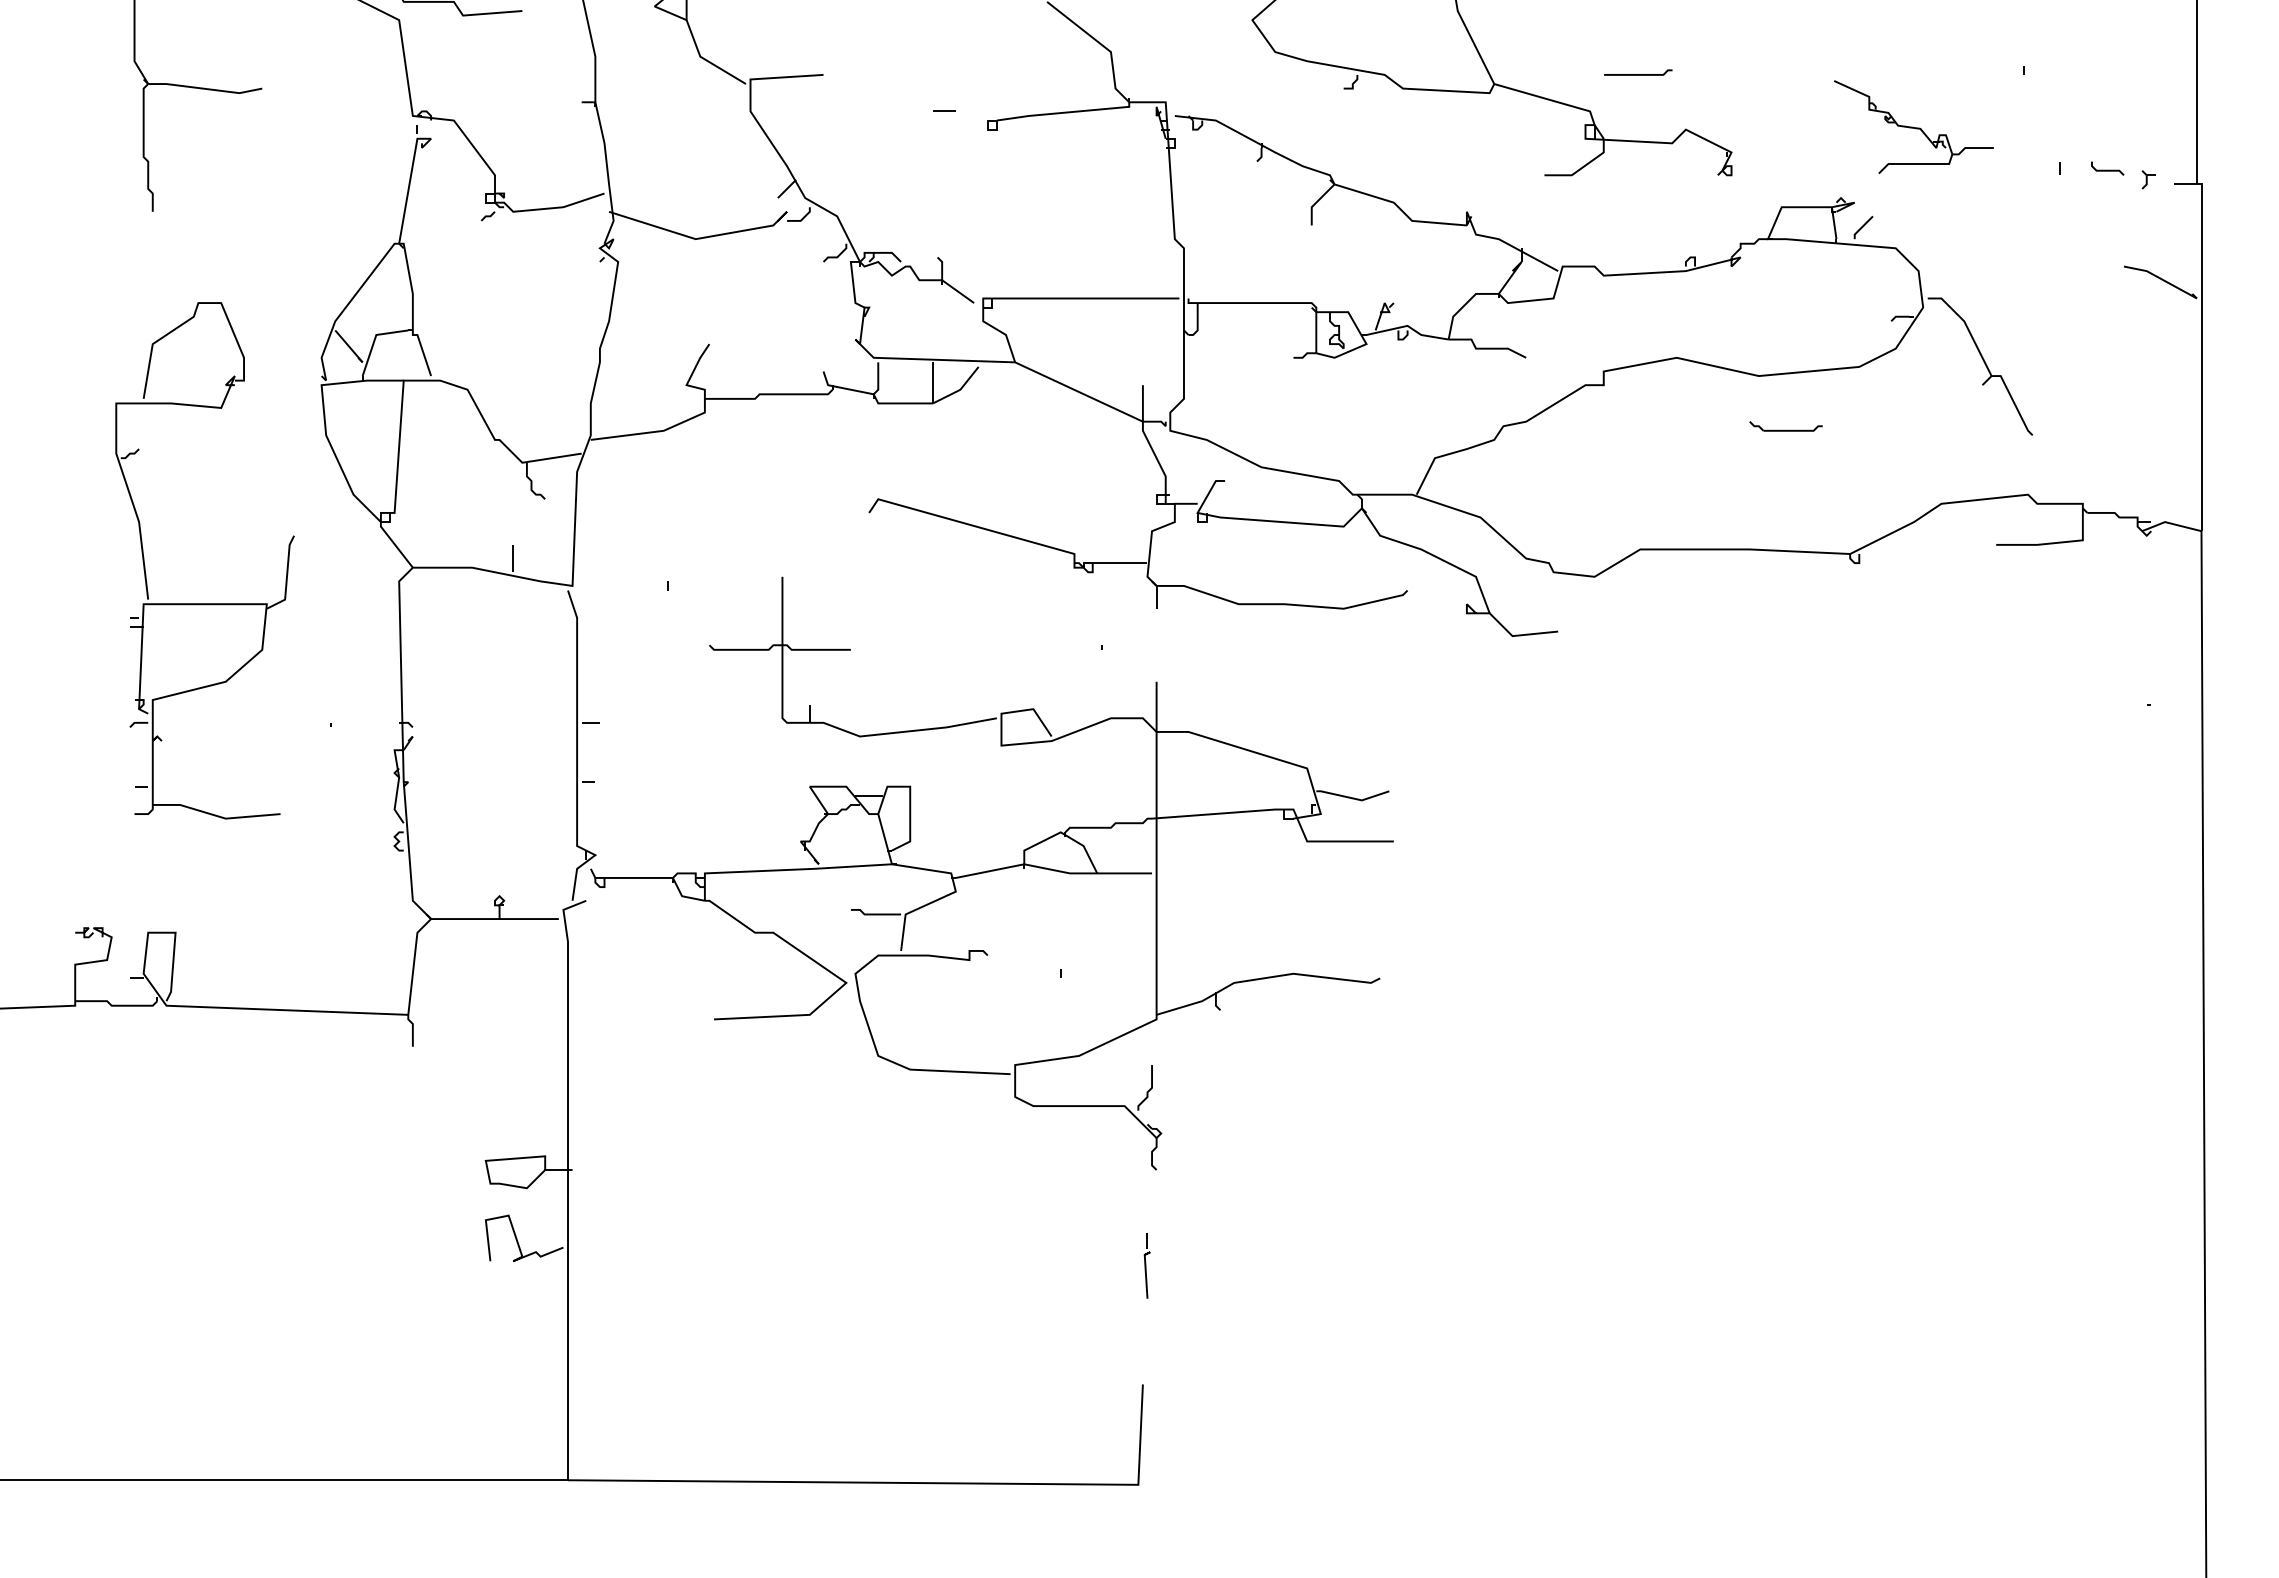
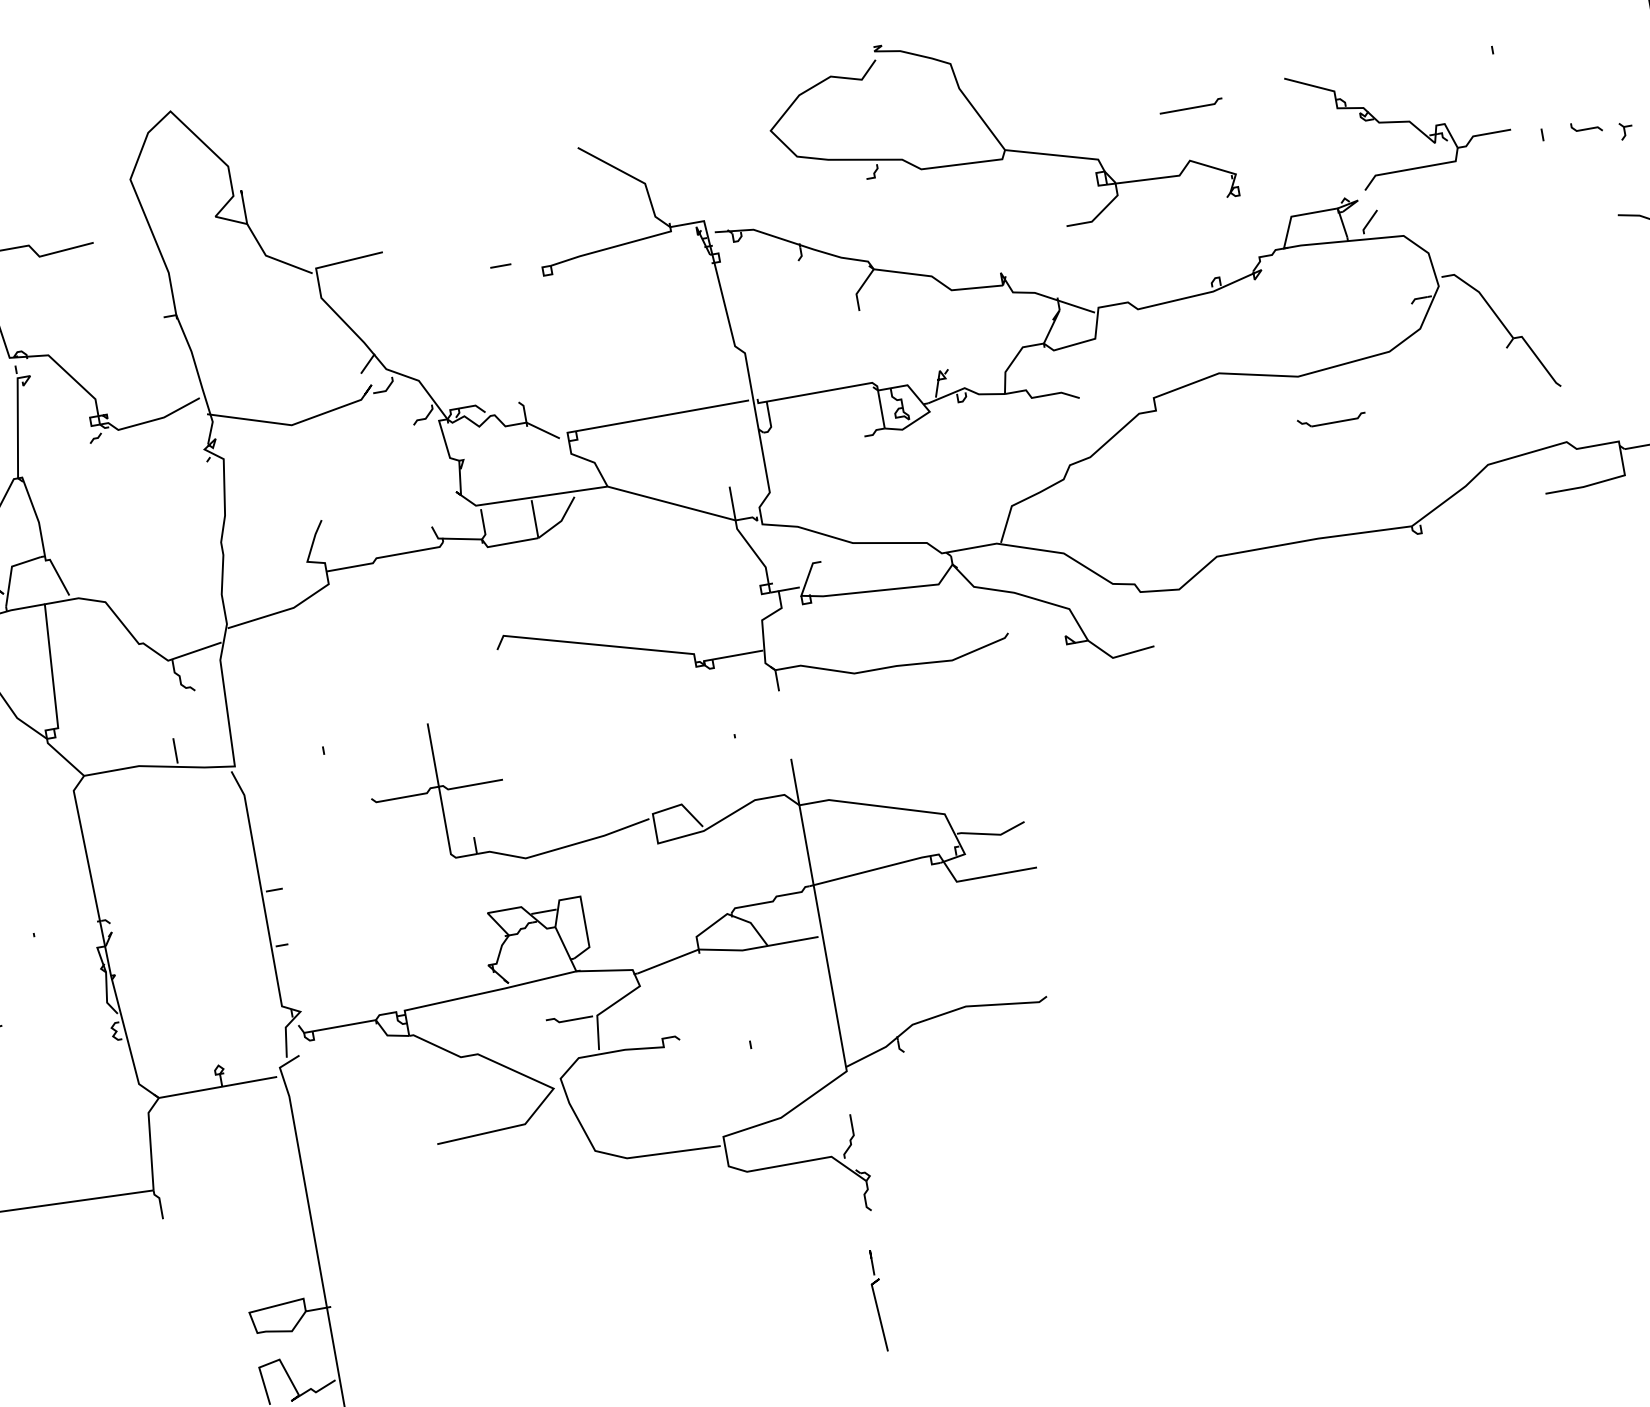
line: (1638, 74) -> (1191, 107), moved
part: (1913, 126) -> (1400, 120), size x1.43
part: (1147, 1265) -> (878, 1300), size x1.67

